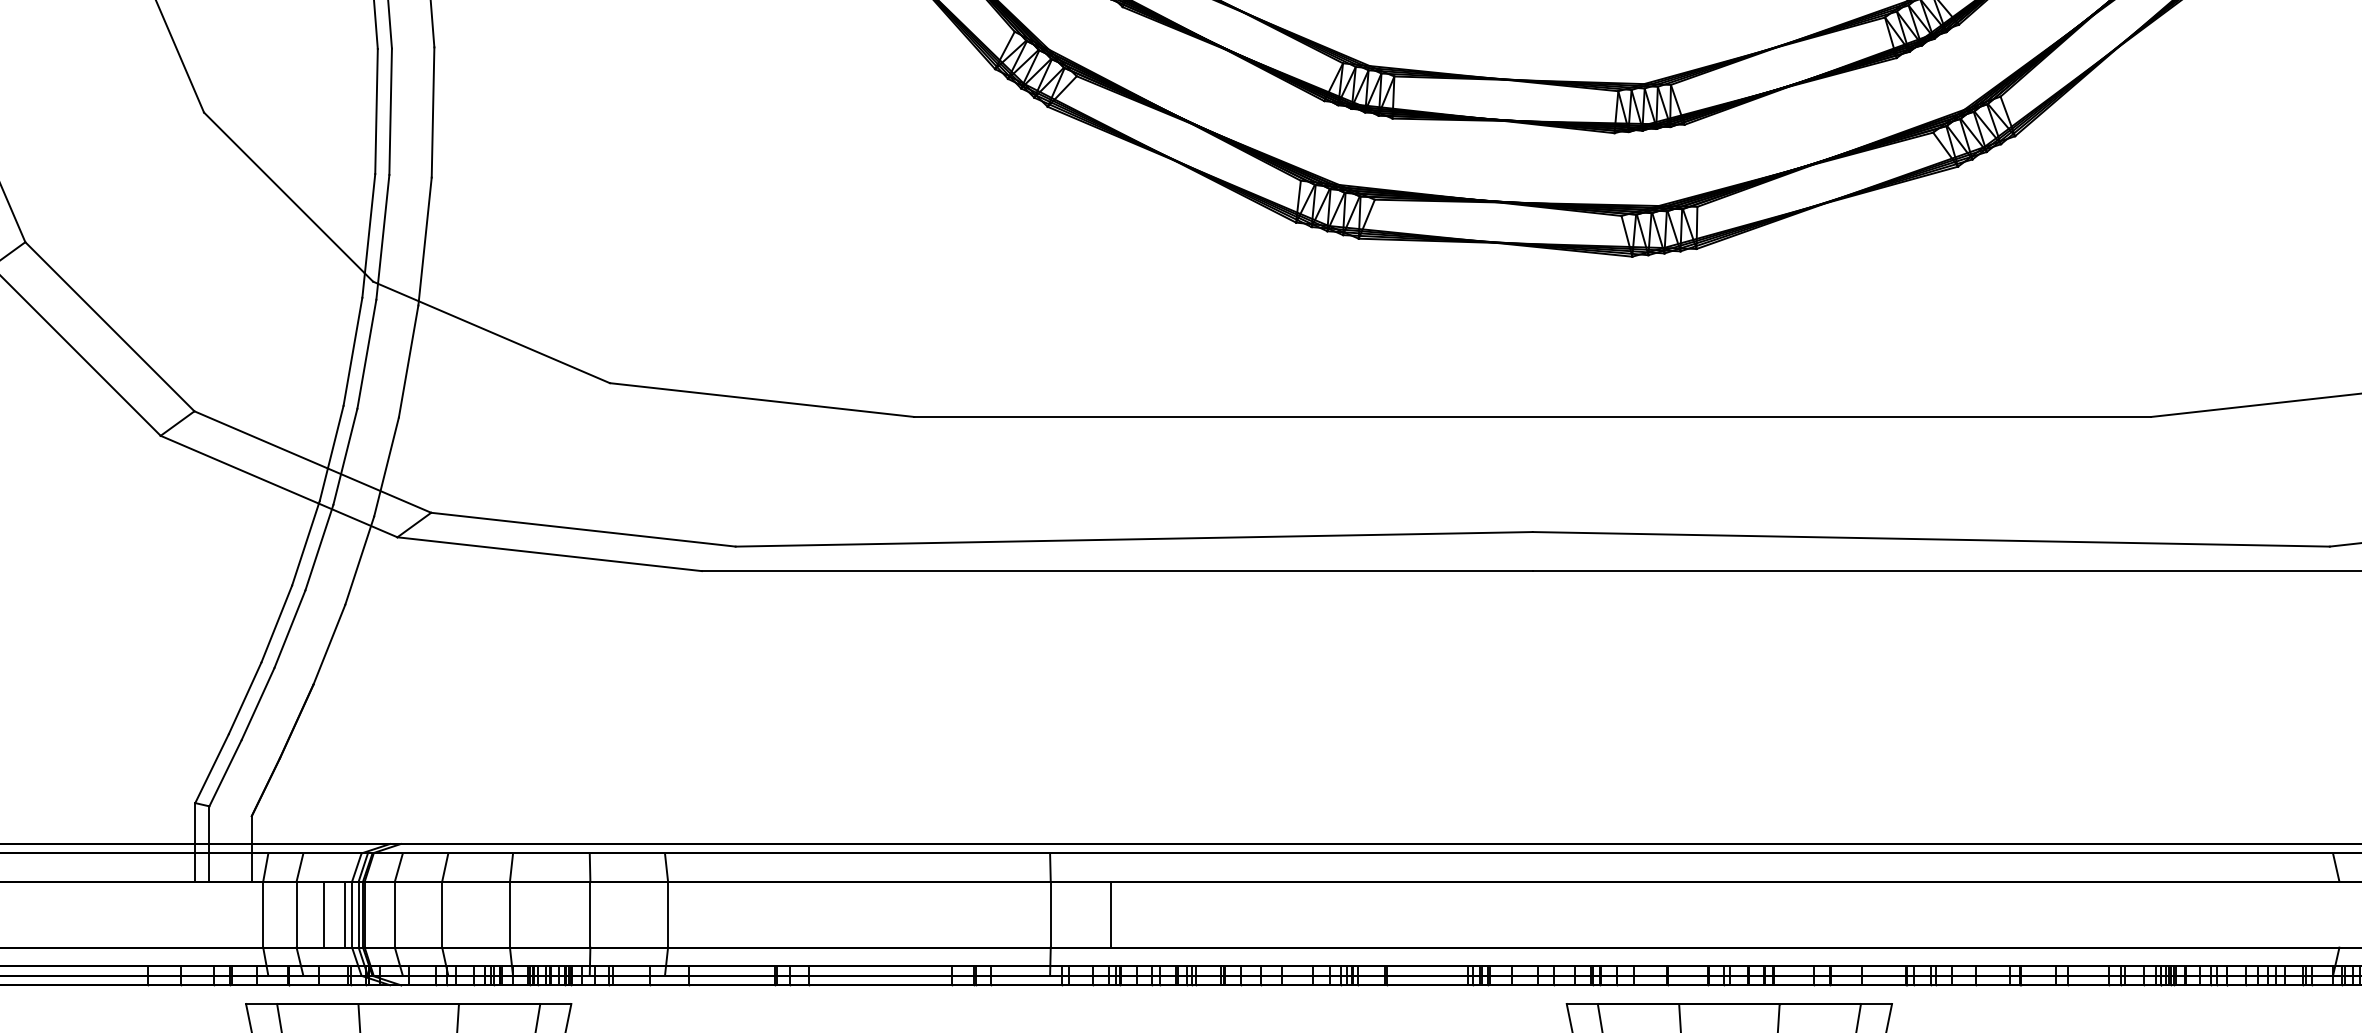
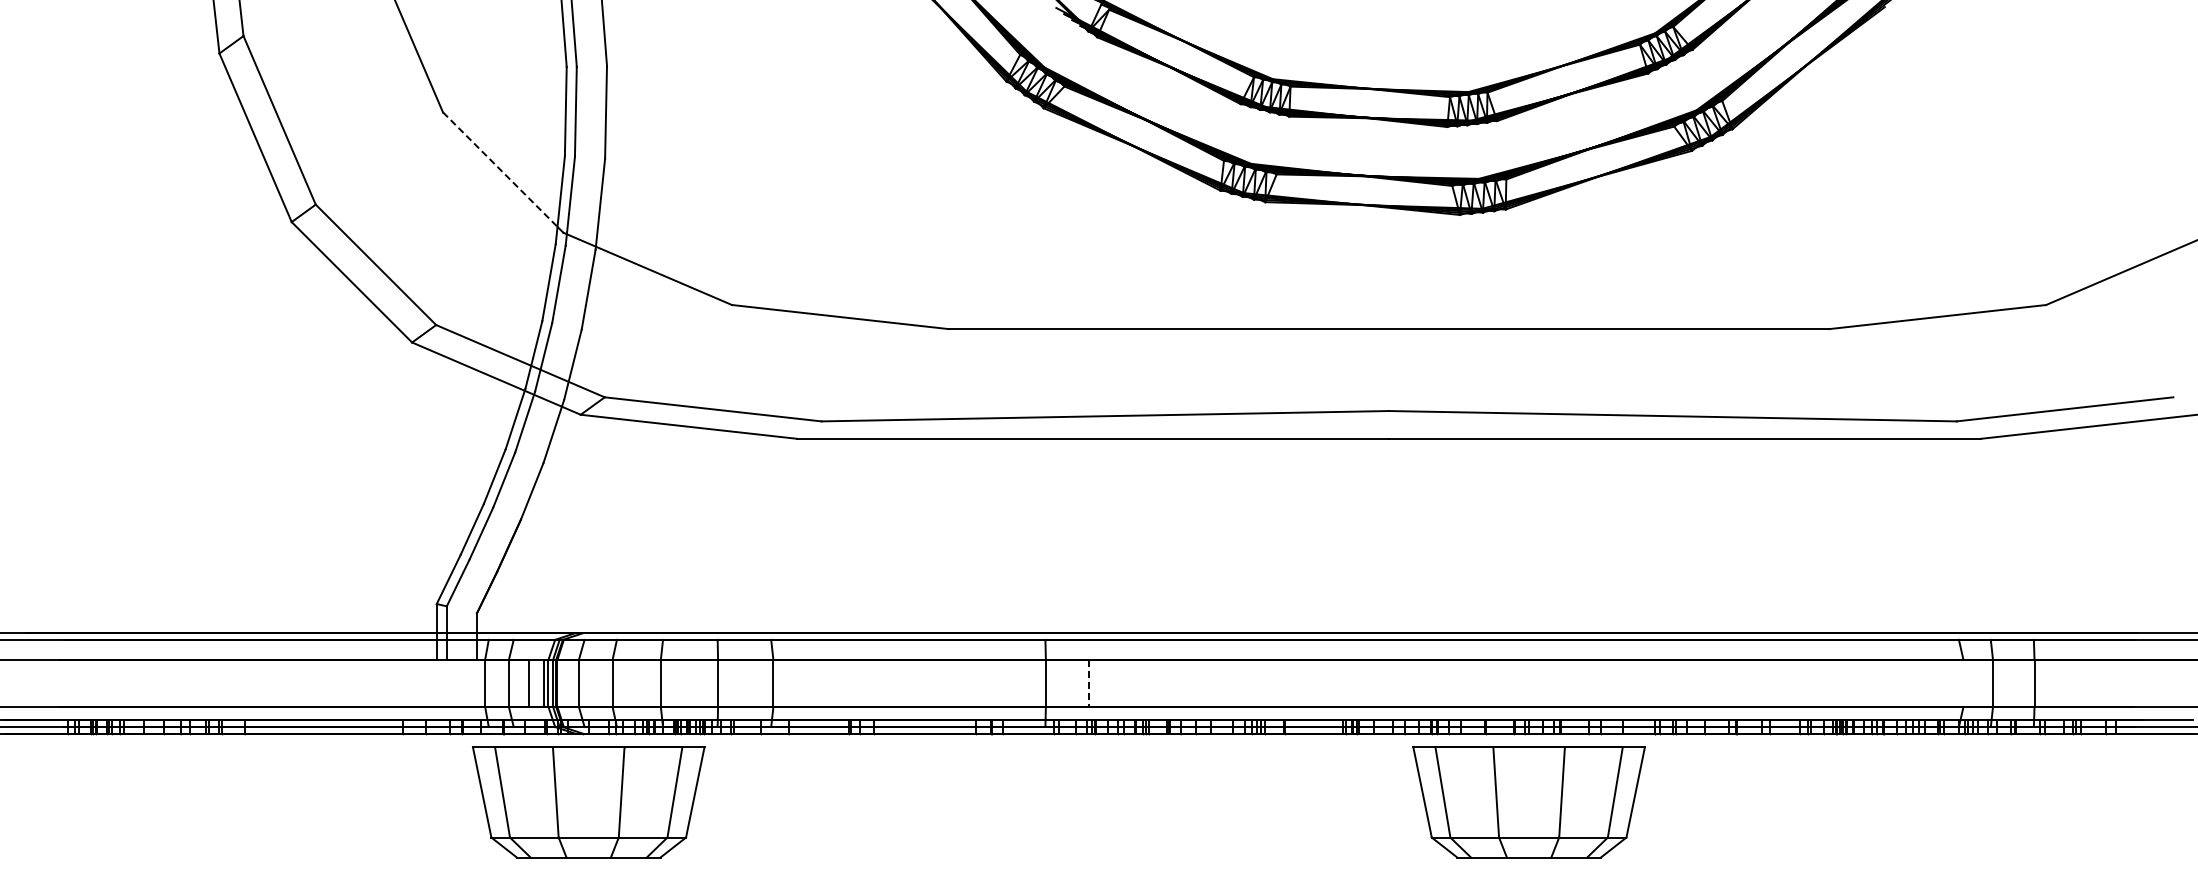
line: (284, 192) -> (500, 169), solid -> dashed
line: (1110, 914) -> (1088, 683), solid -> dashed

